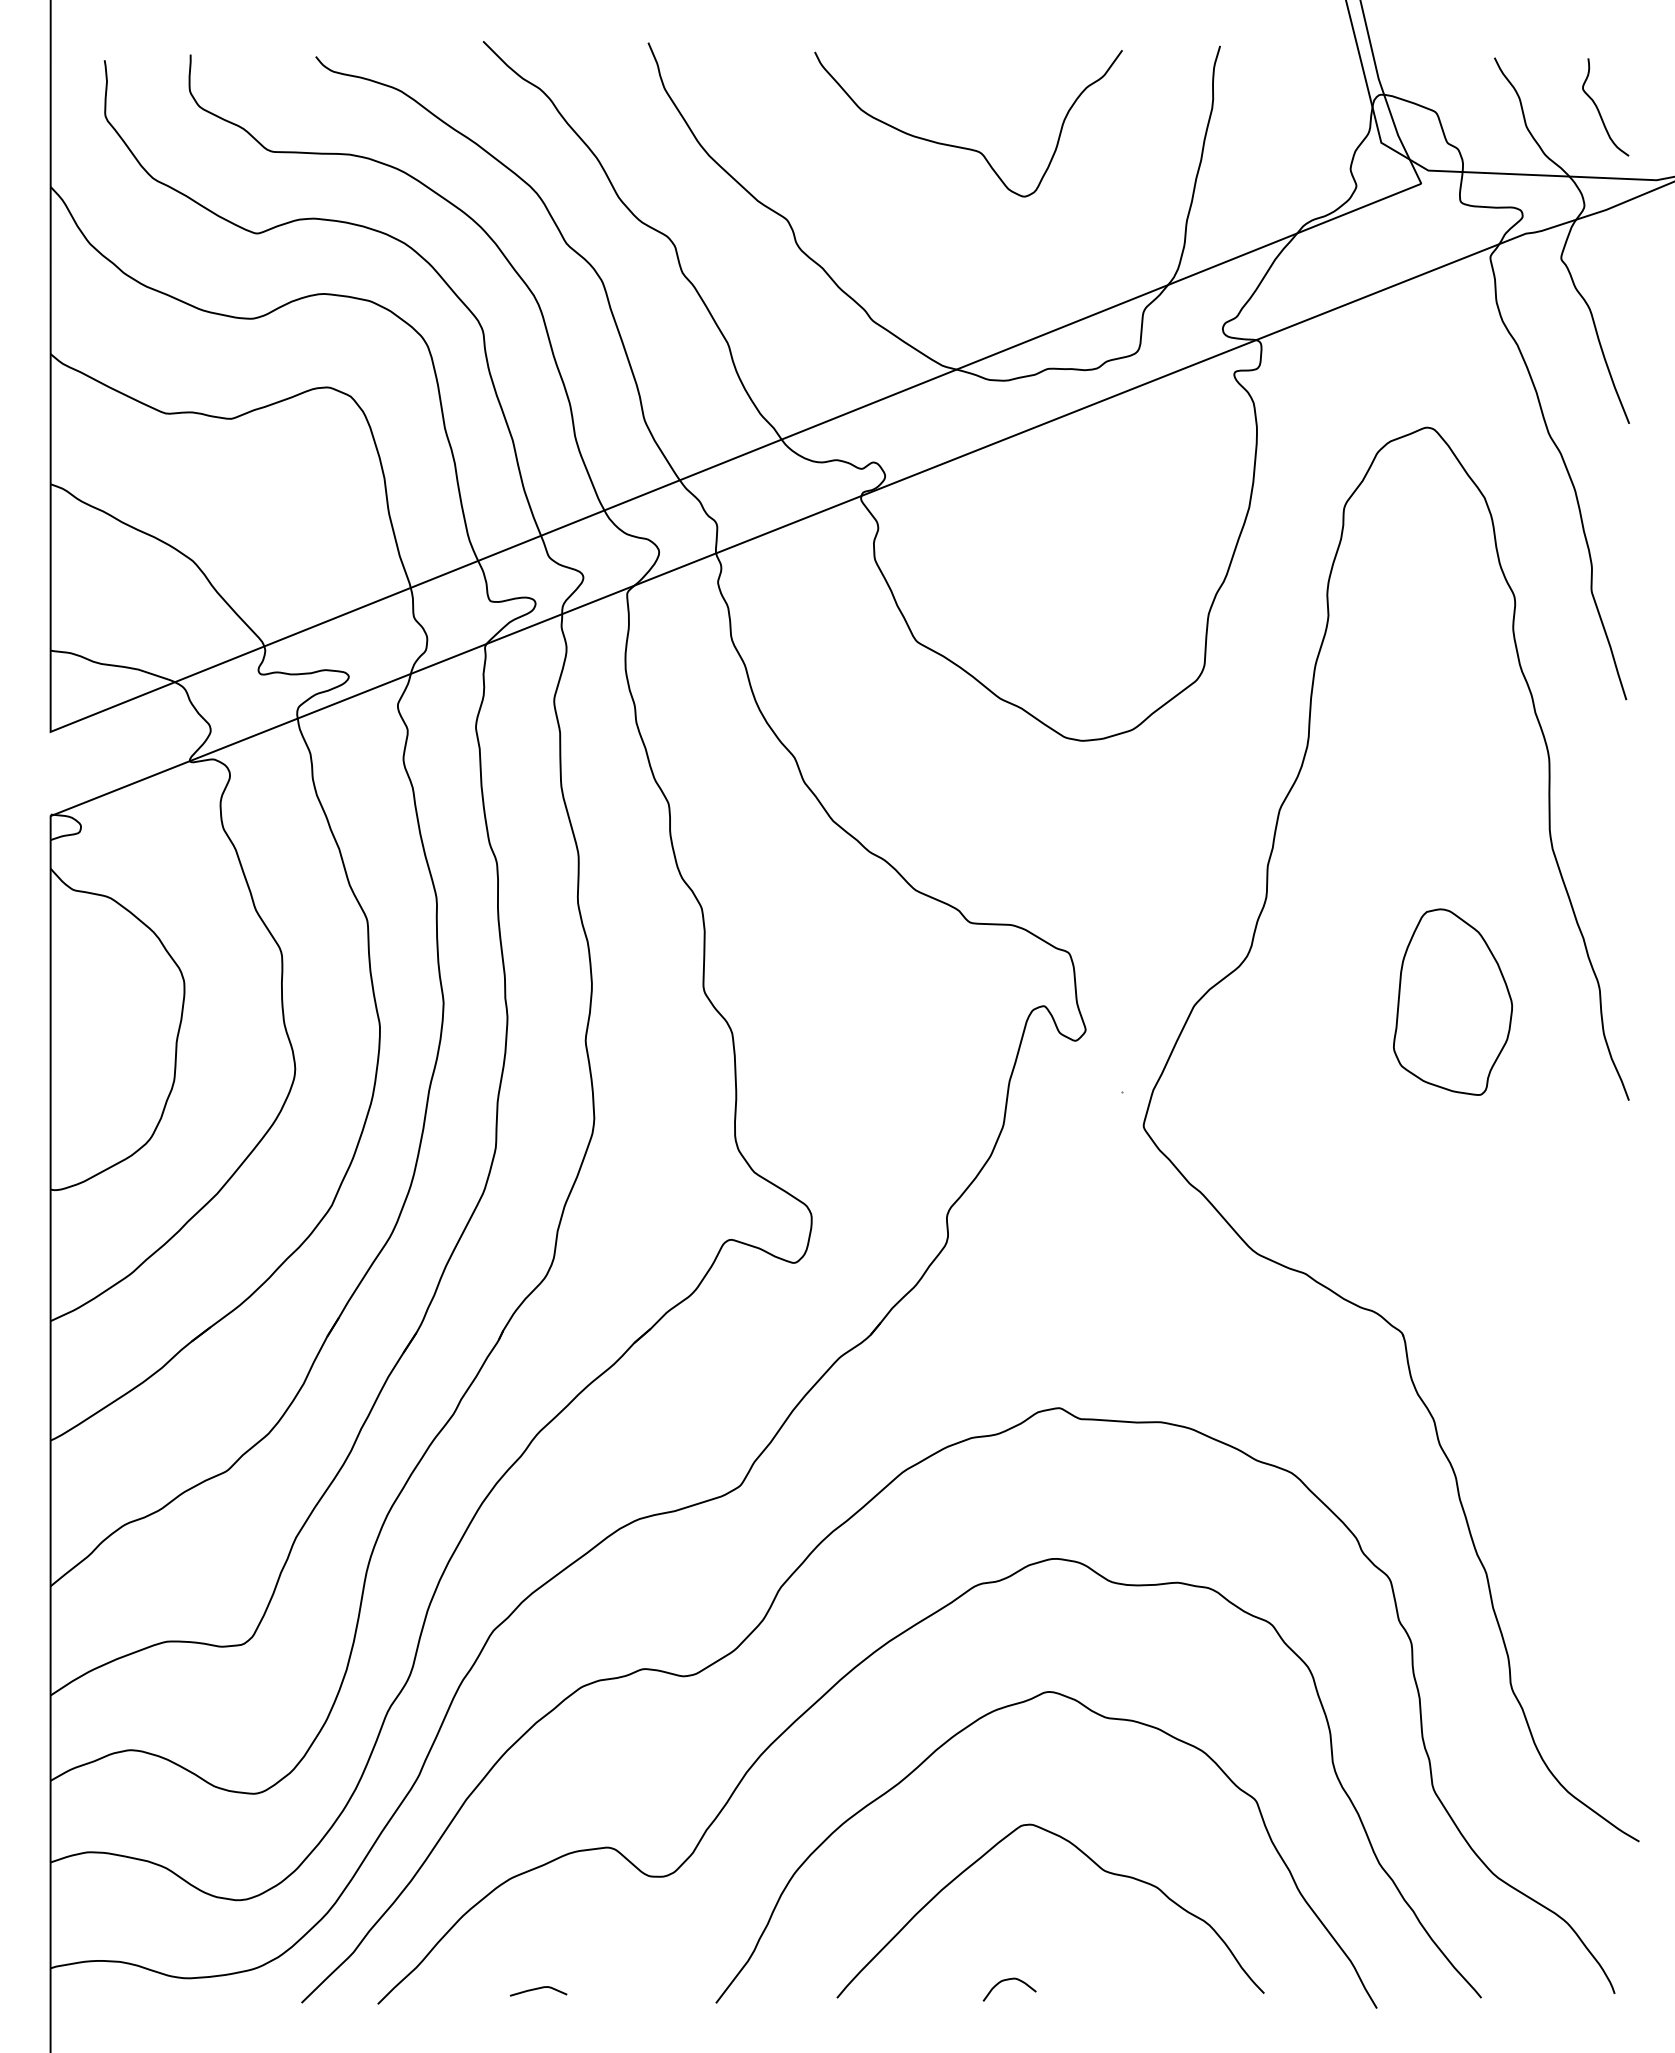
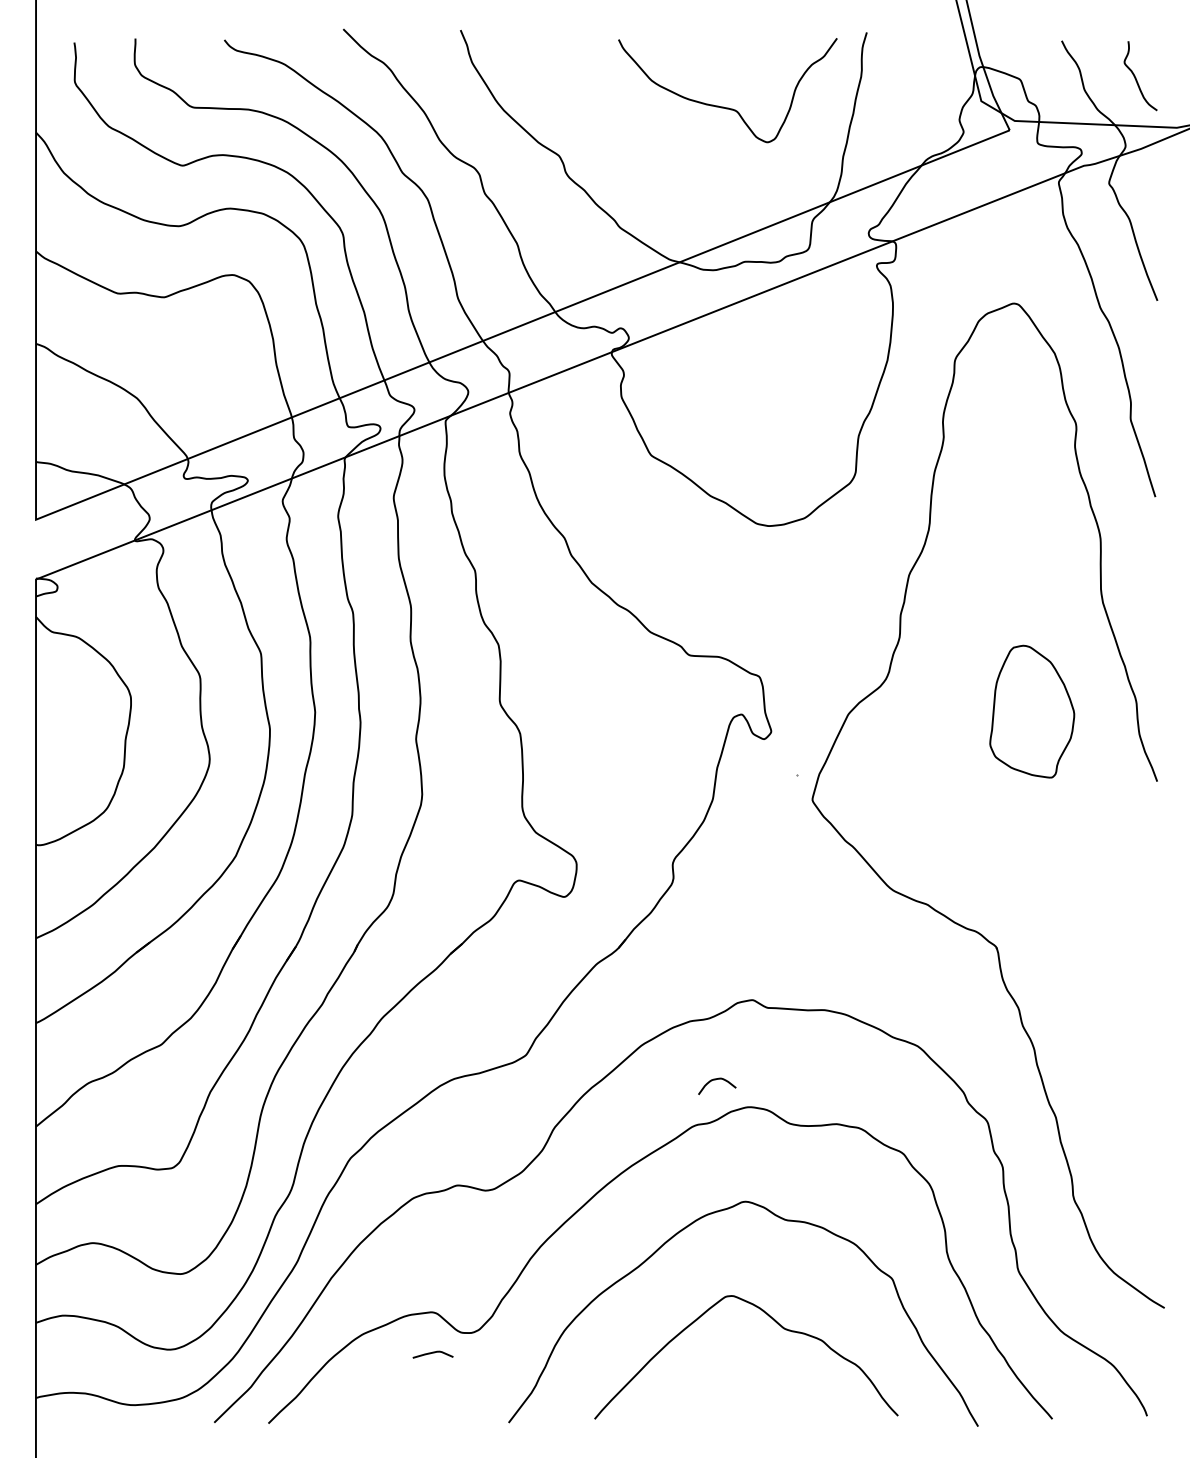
curve: (961, 146) -> (722, 106), moved
curve: (1009, 1980) -> (717, 1079), moved
curve: (538, 1989) -> (433, 1353), moved

